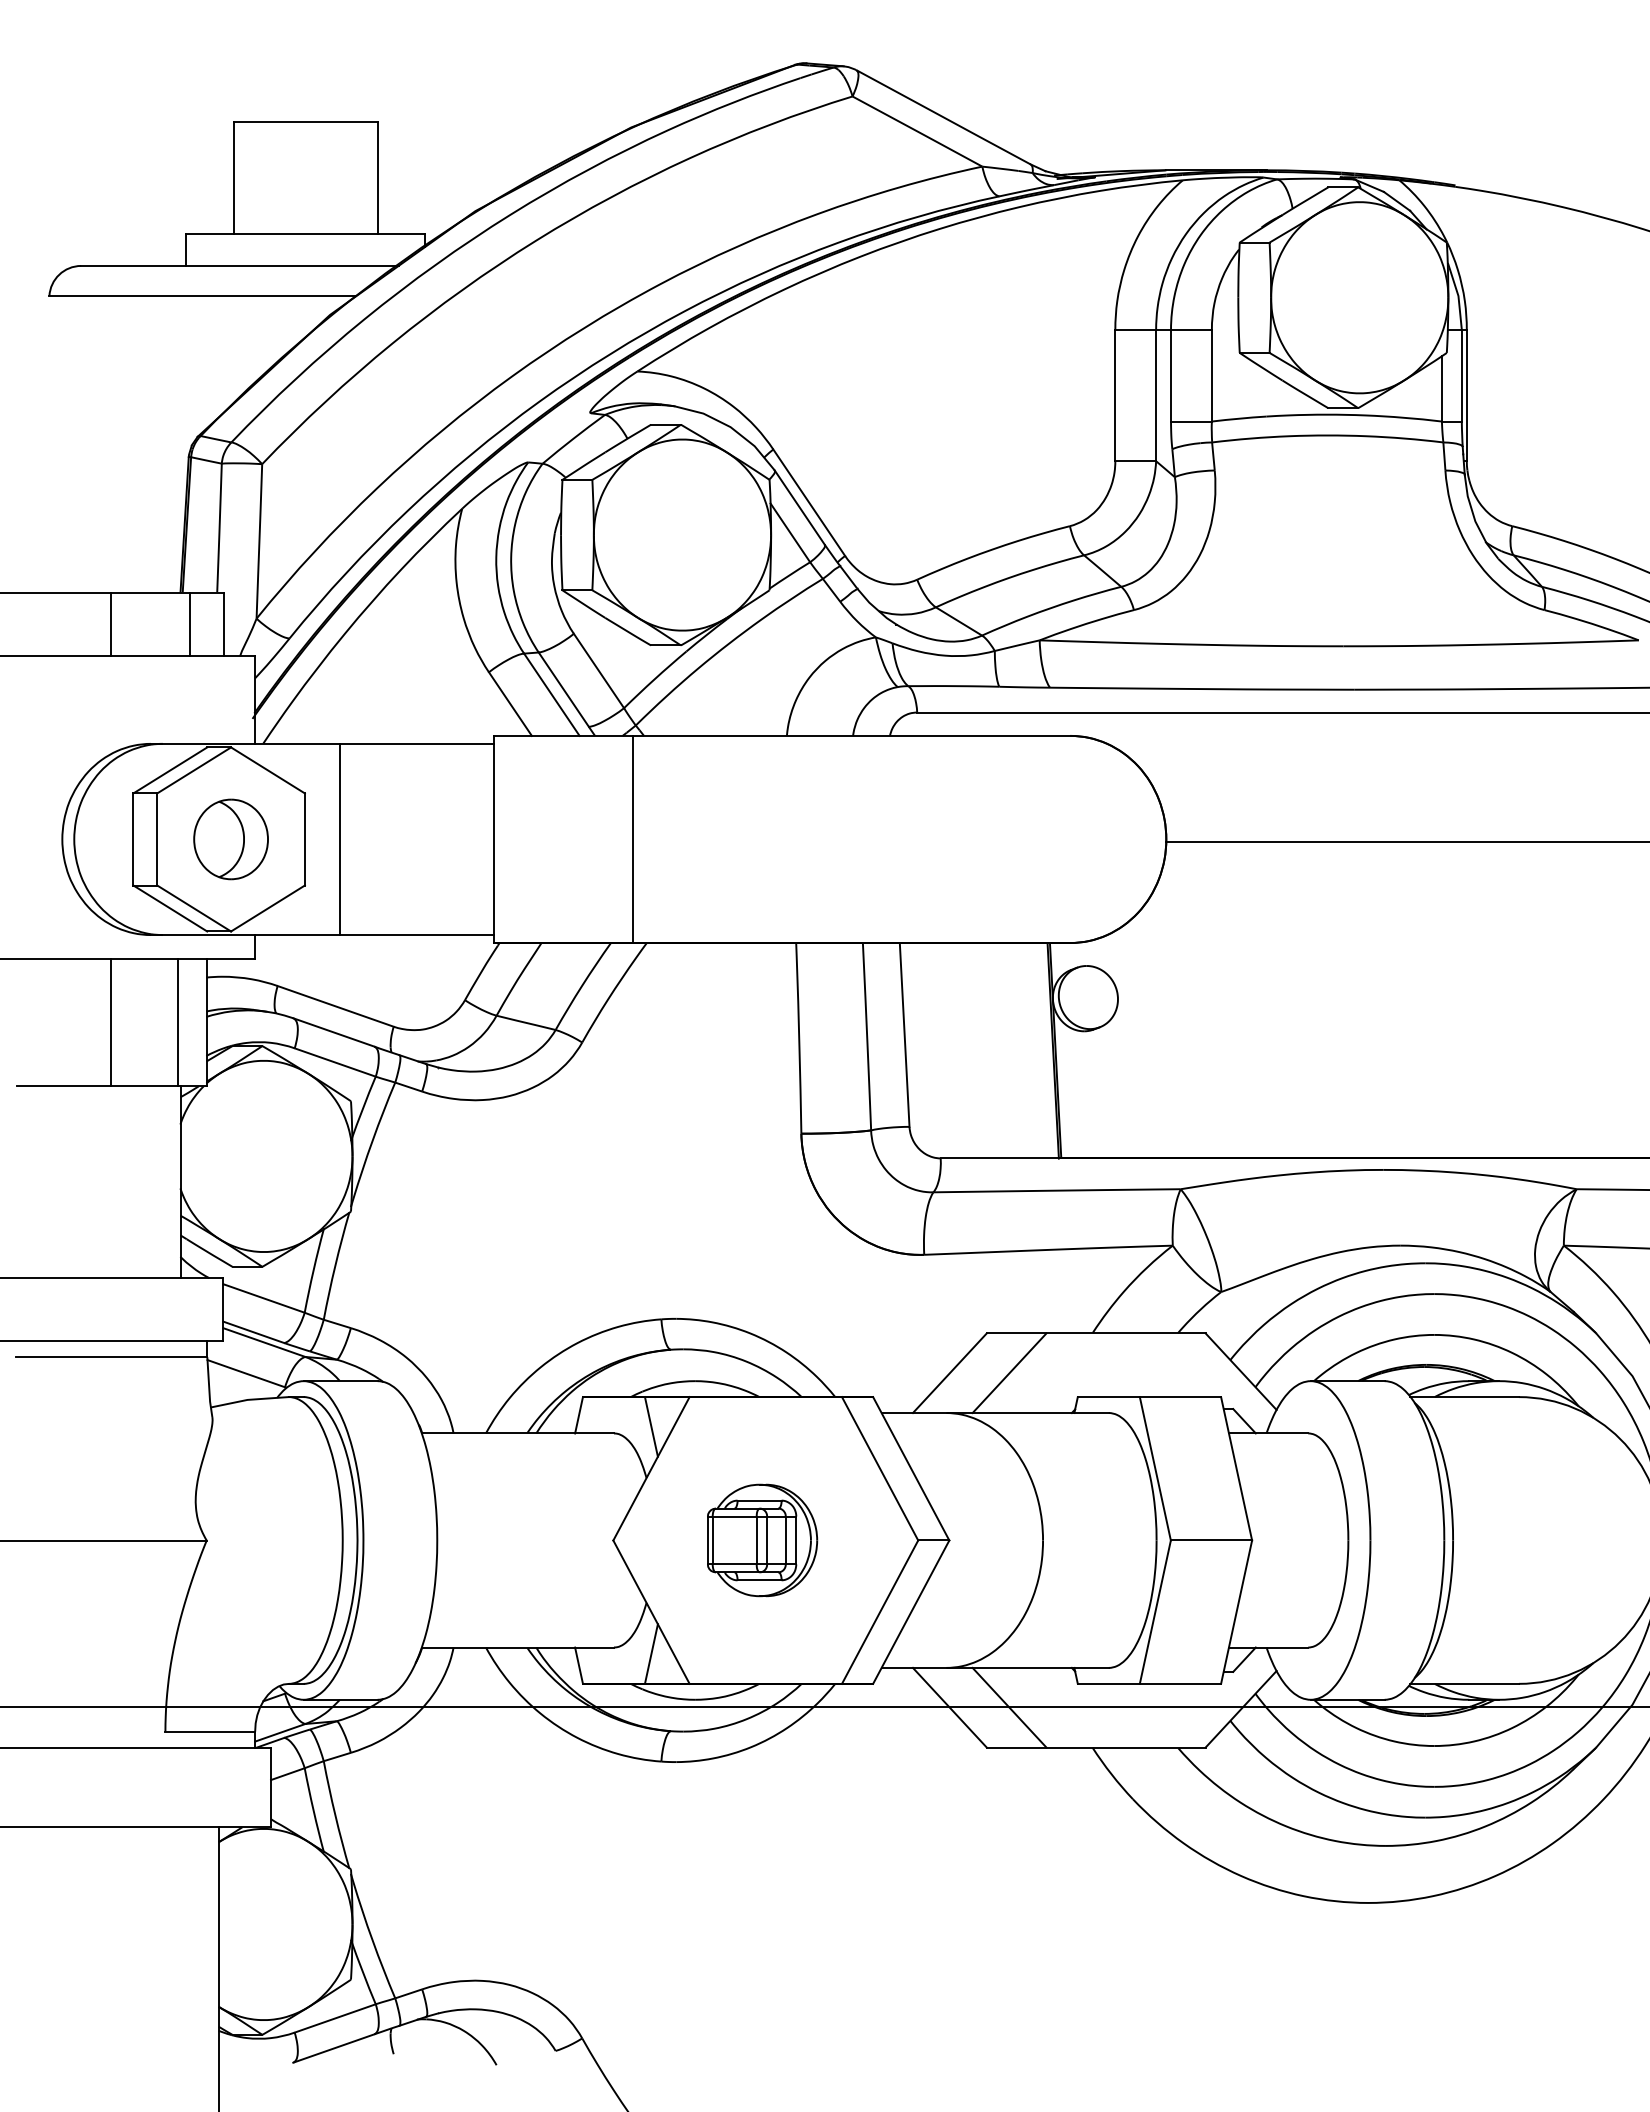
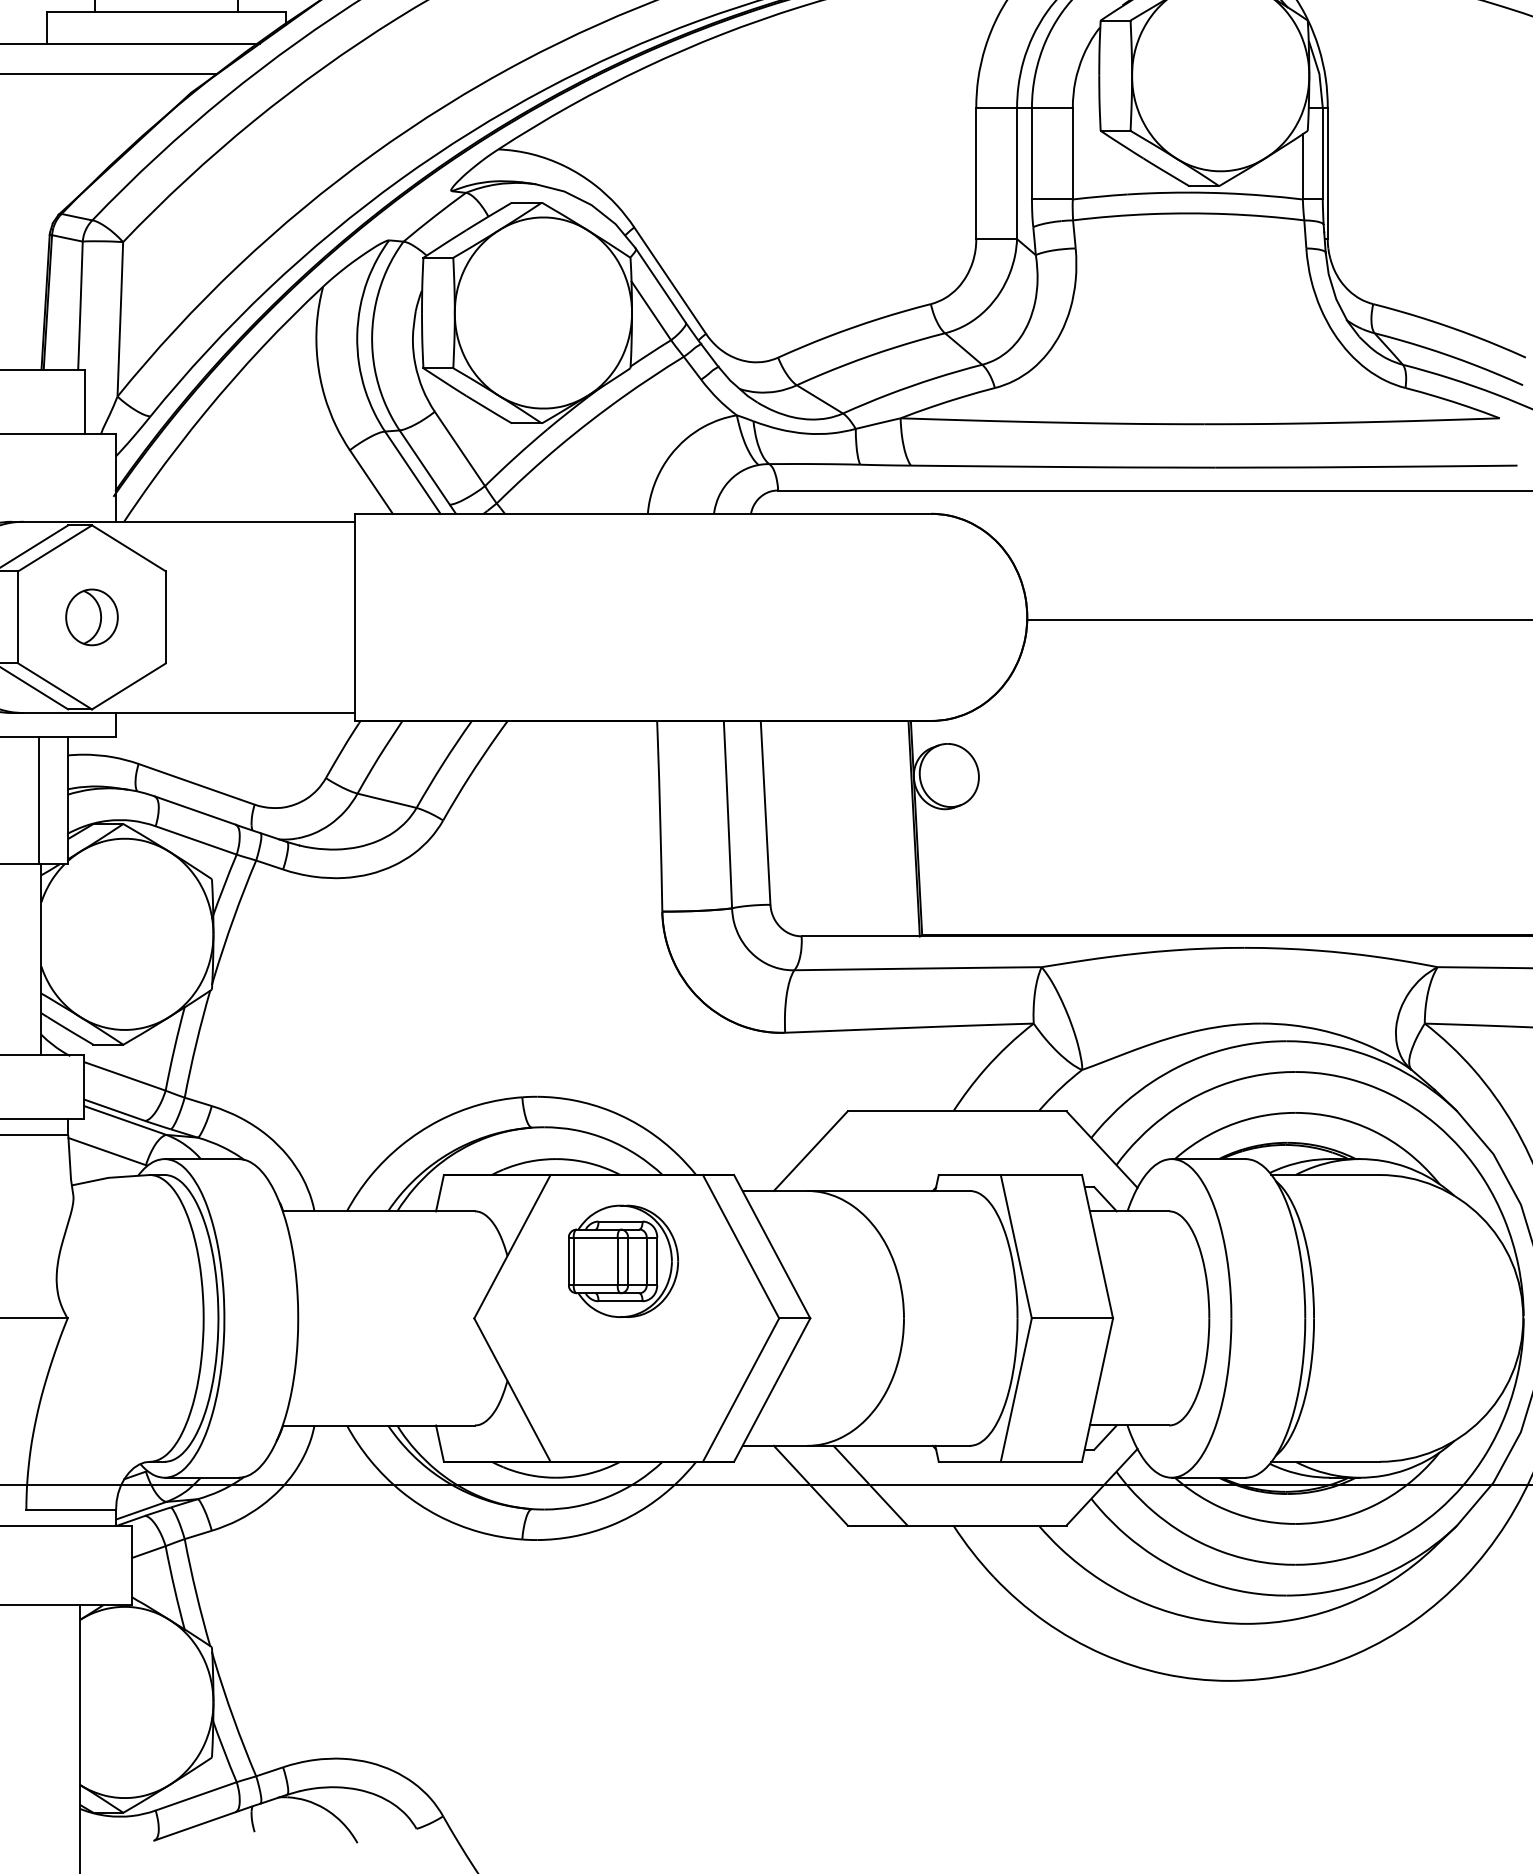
line: (190, 624) -> (51, 402), removed
part: (230, 839) -> (91, 617), size x0.7
line: (340, 839) -> (201, 617), removed
line: (632, 839) -> (493, 617), removed
line: (1009, 1373) -> (870, 1151), removed
line: (650, 1426) -> (511, 1204), removed
part: (762, 1540) -> (623, 1261), moved
line: (650, 1653) -> (511, 1431), removed

